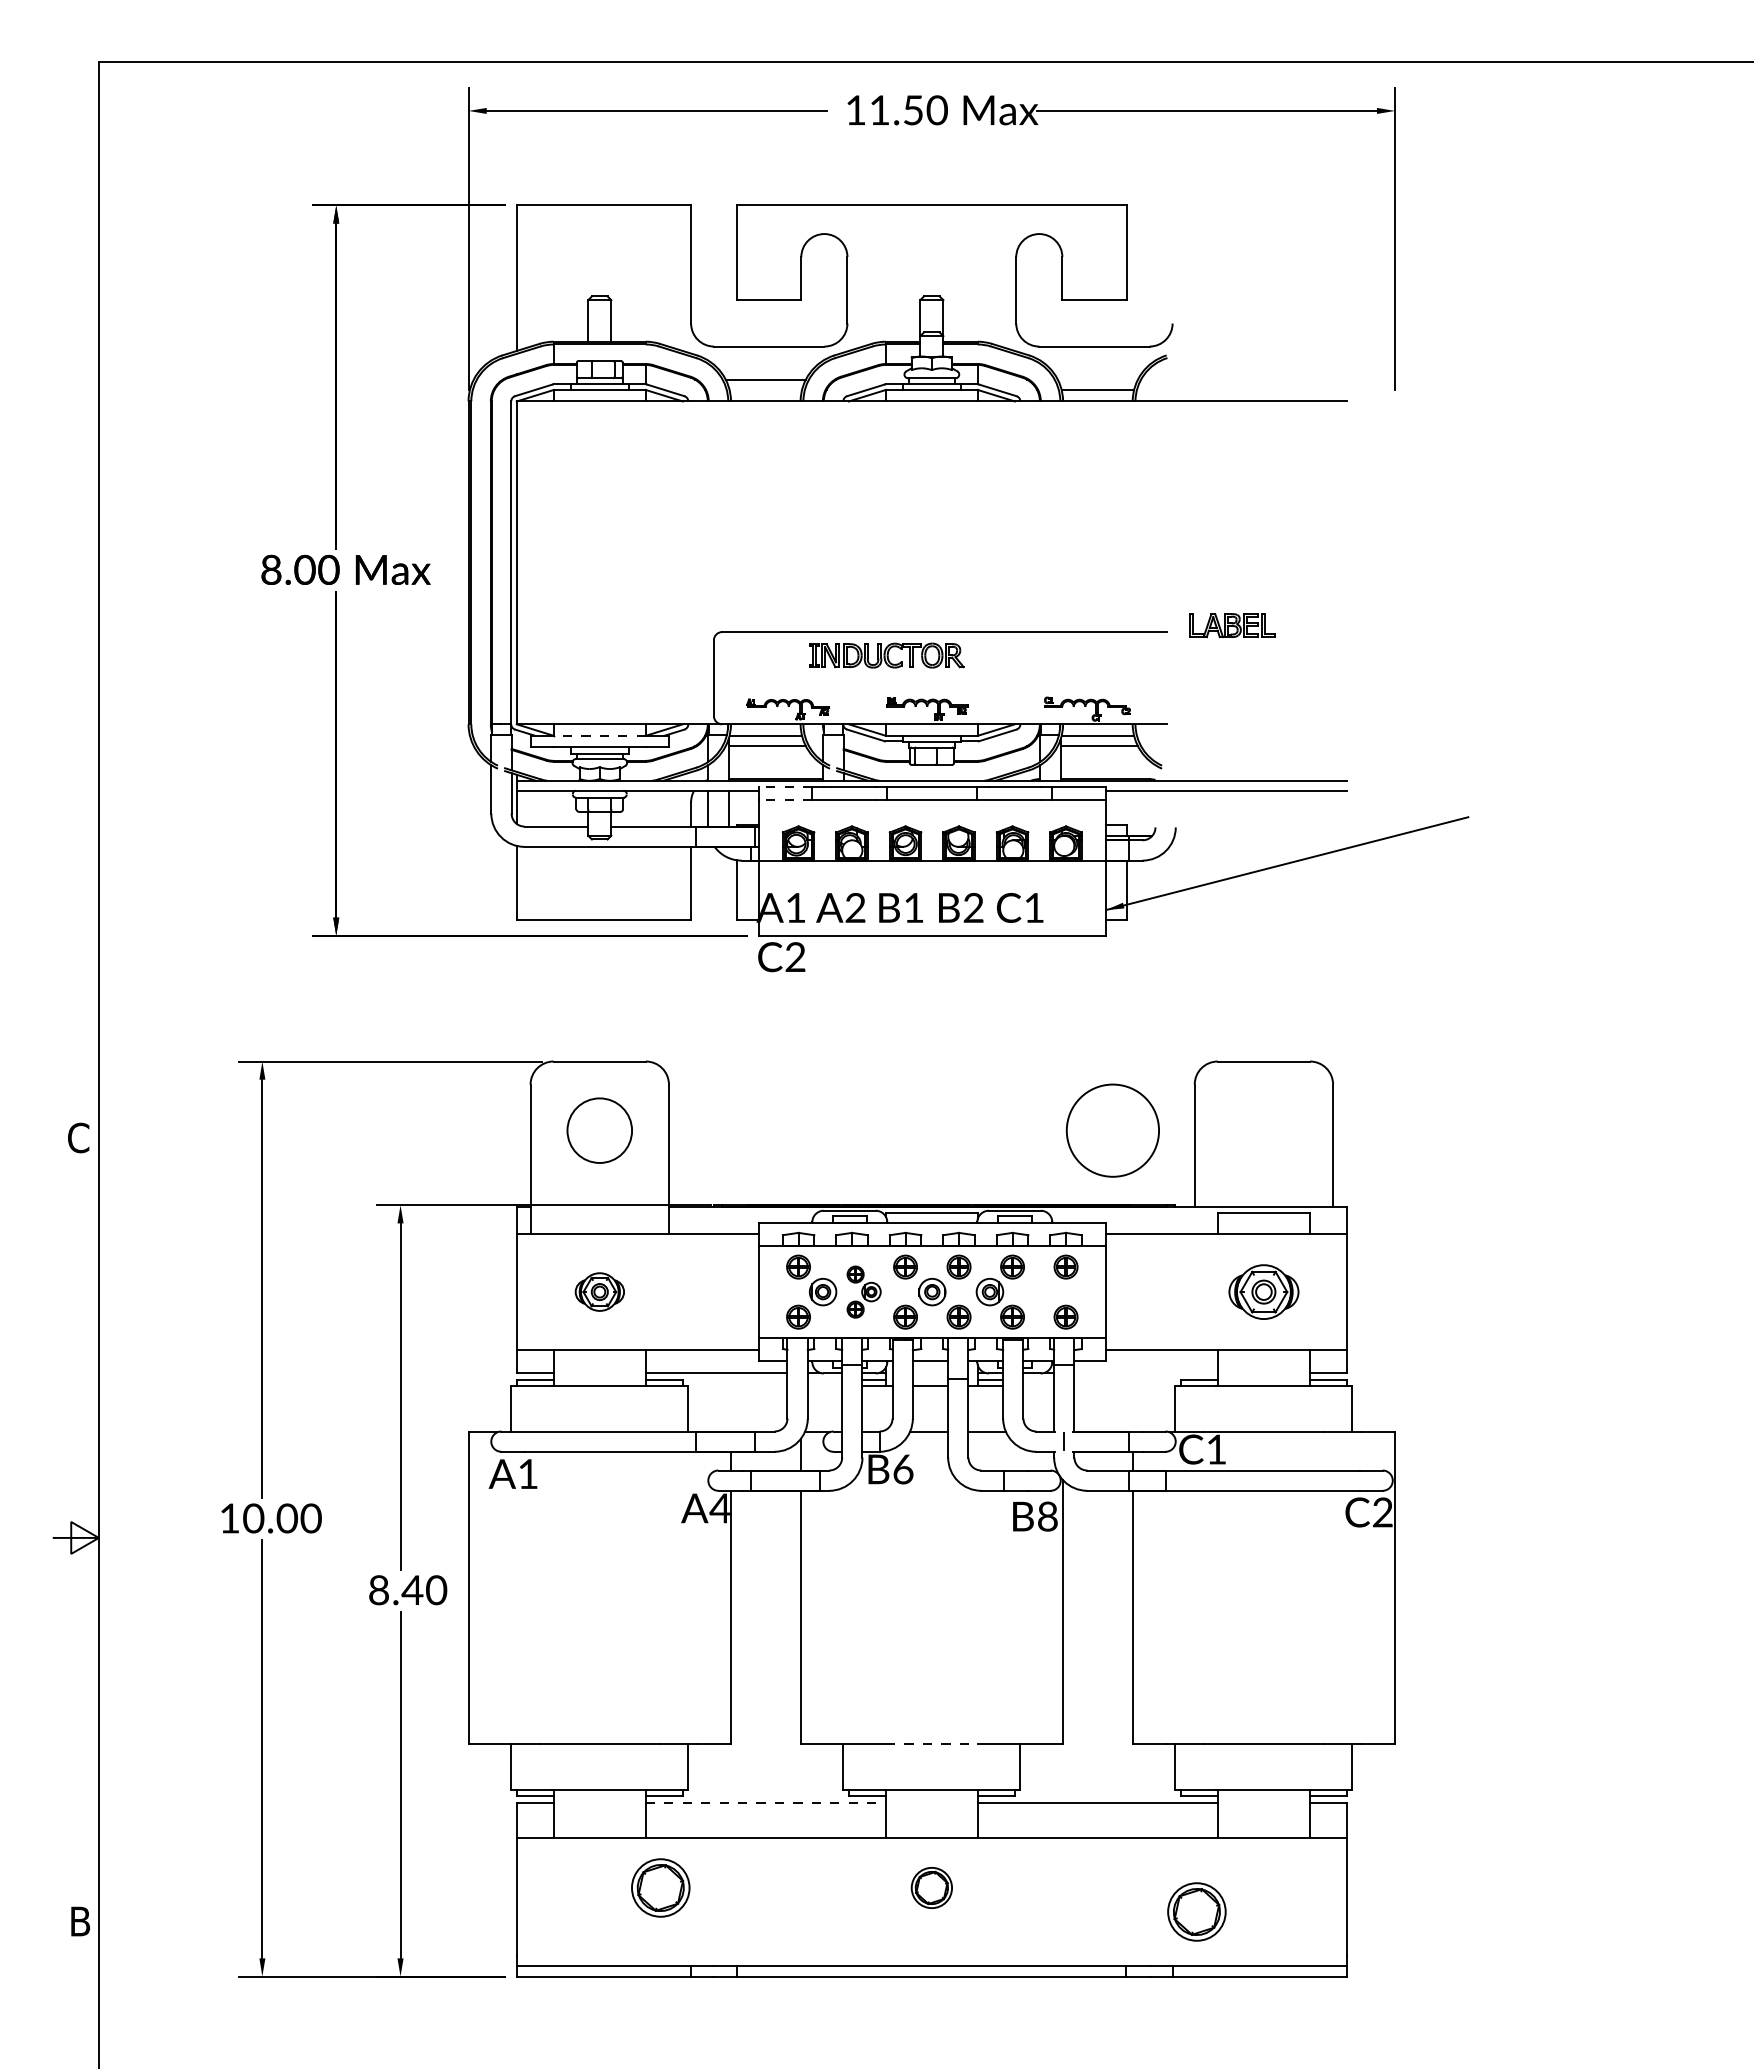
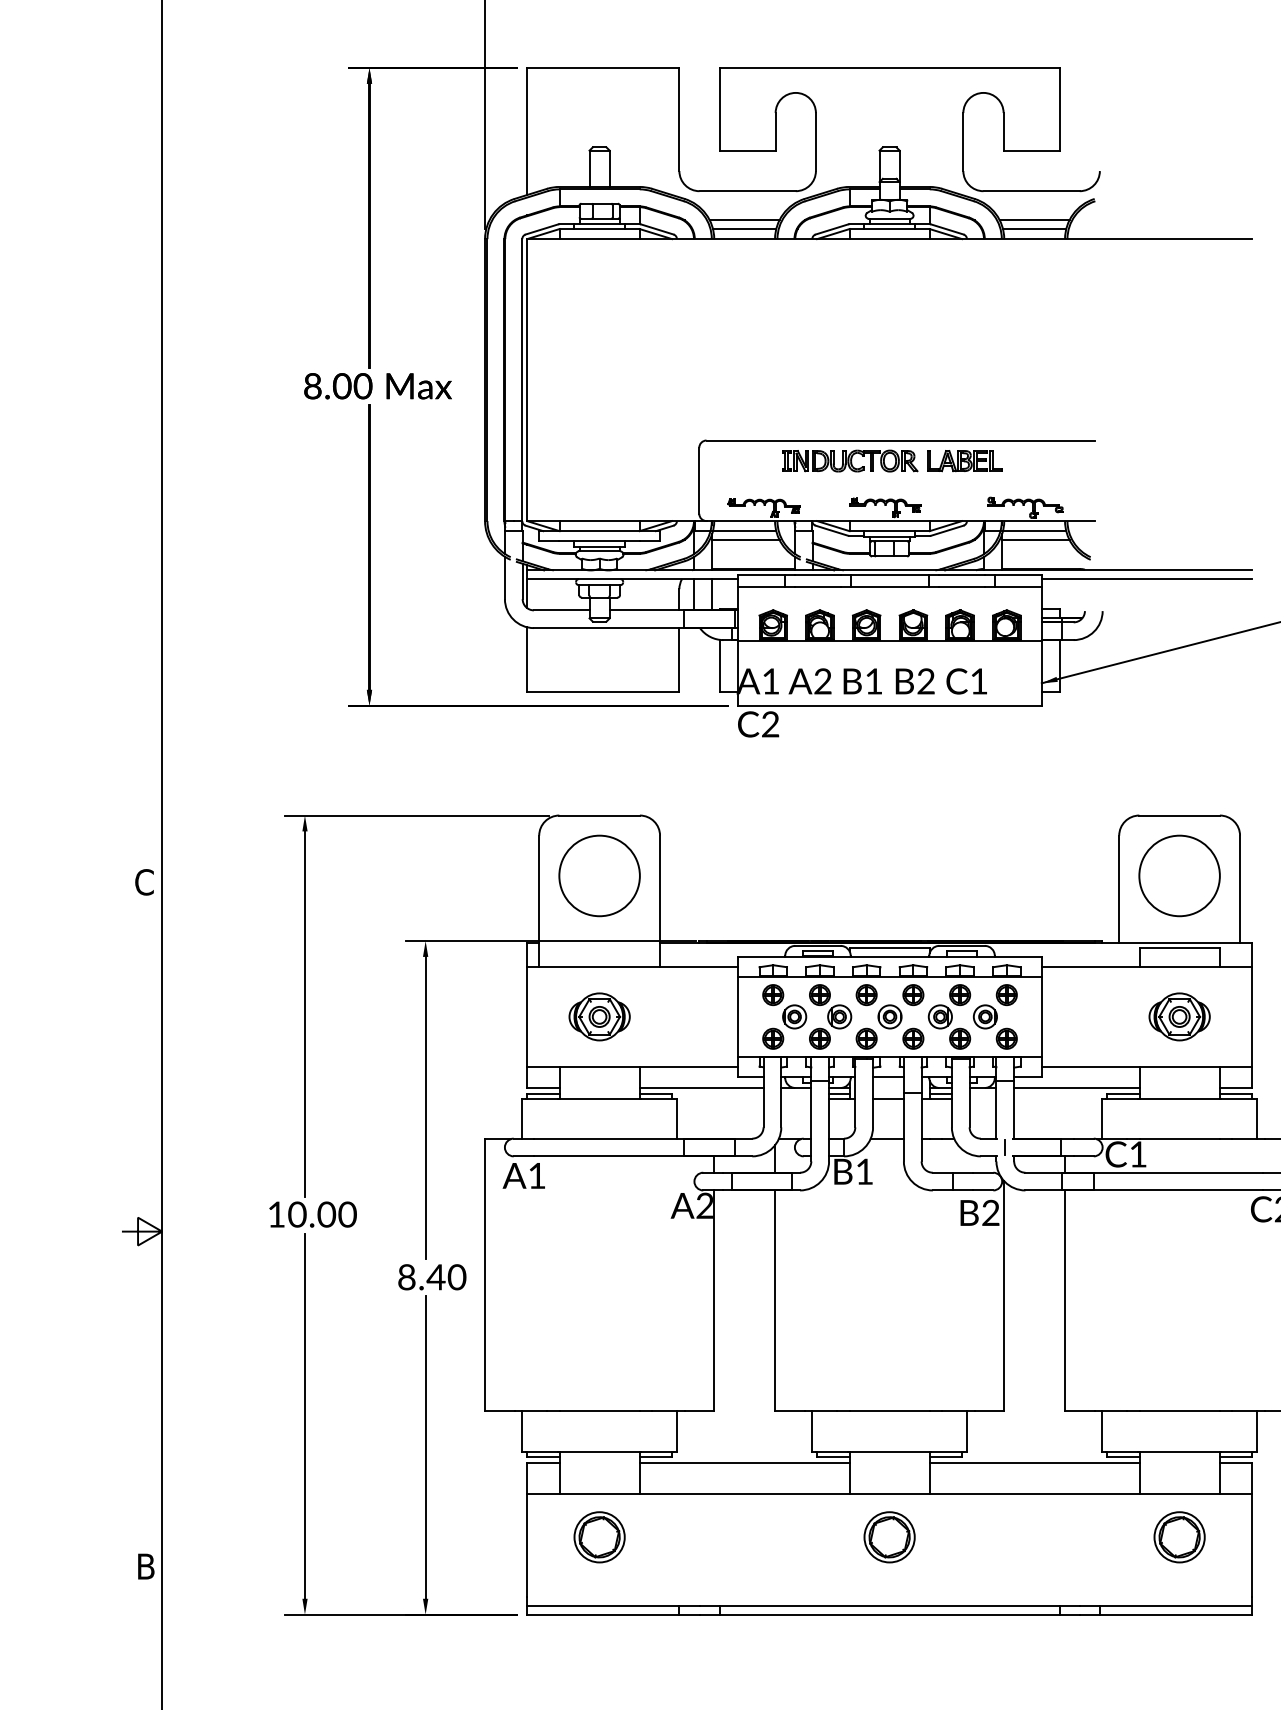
line: (1097, 379) -> (1034, 219), added
line: (765, 389) -> (744, 228), added
part: (1232, 625) -> (964, 460), moved
line: (599, 735) -> (599, 530), dashed -> solid
line: (785, 786) -> (761, 575), dashed -> solid
line: (785, 800) -> (761, 587), dashed -> solid
circle: (599, 1130) -> (599, 875), size x1.43
circle: (1112, 1130) -> (1179, 875), moved
part: (599, 1291) -> (599, 1016), size x1.43
part: (863, 1291) -> (829, 1016), size x1.43
part: (1041, 1292) -> (985, 1017), added
line: (1146, 1373) -> (1077, 1088), added
text: (903, 1469) -> (864, 1171), B6 -> B1
text: (719, 1508) -> (704, 1205), A4 -> A2
text: (1047, 1517) -> (990, 1213), B8 -> B2
line: (931, 1743) -> (889, 1411), dashed -> solid
line: (766, 1802) -> (745, 1462), dashed -> solid
part: (660, 1887) -> (599, 1536), moved
part: (931, 1887) -> (889, 1536), size x1.43
part: (1196, 1911) -> (1179, 1536), moved

